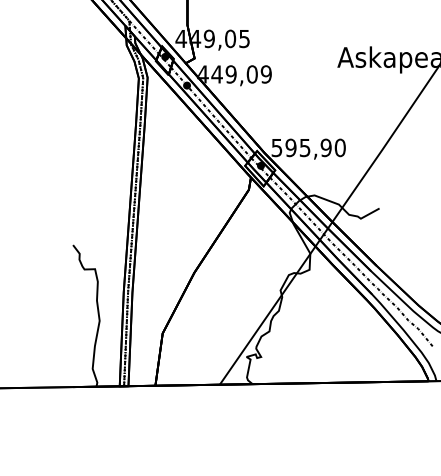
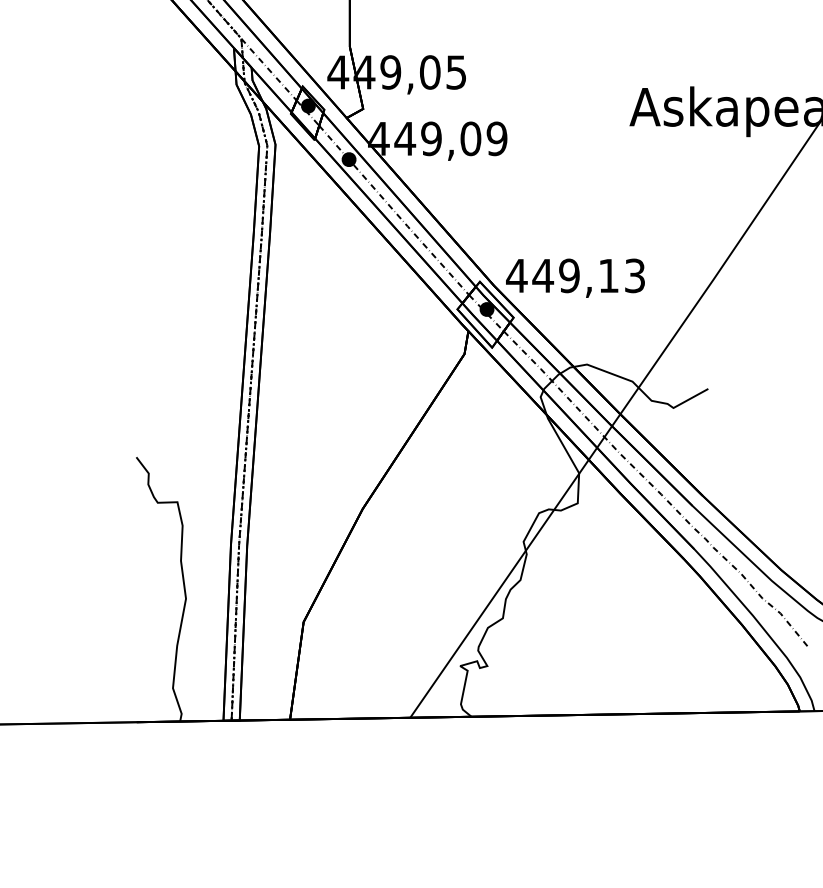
text: (308, 147) -> (575, 275), 595,90 -> 449,13

